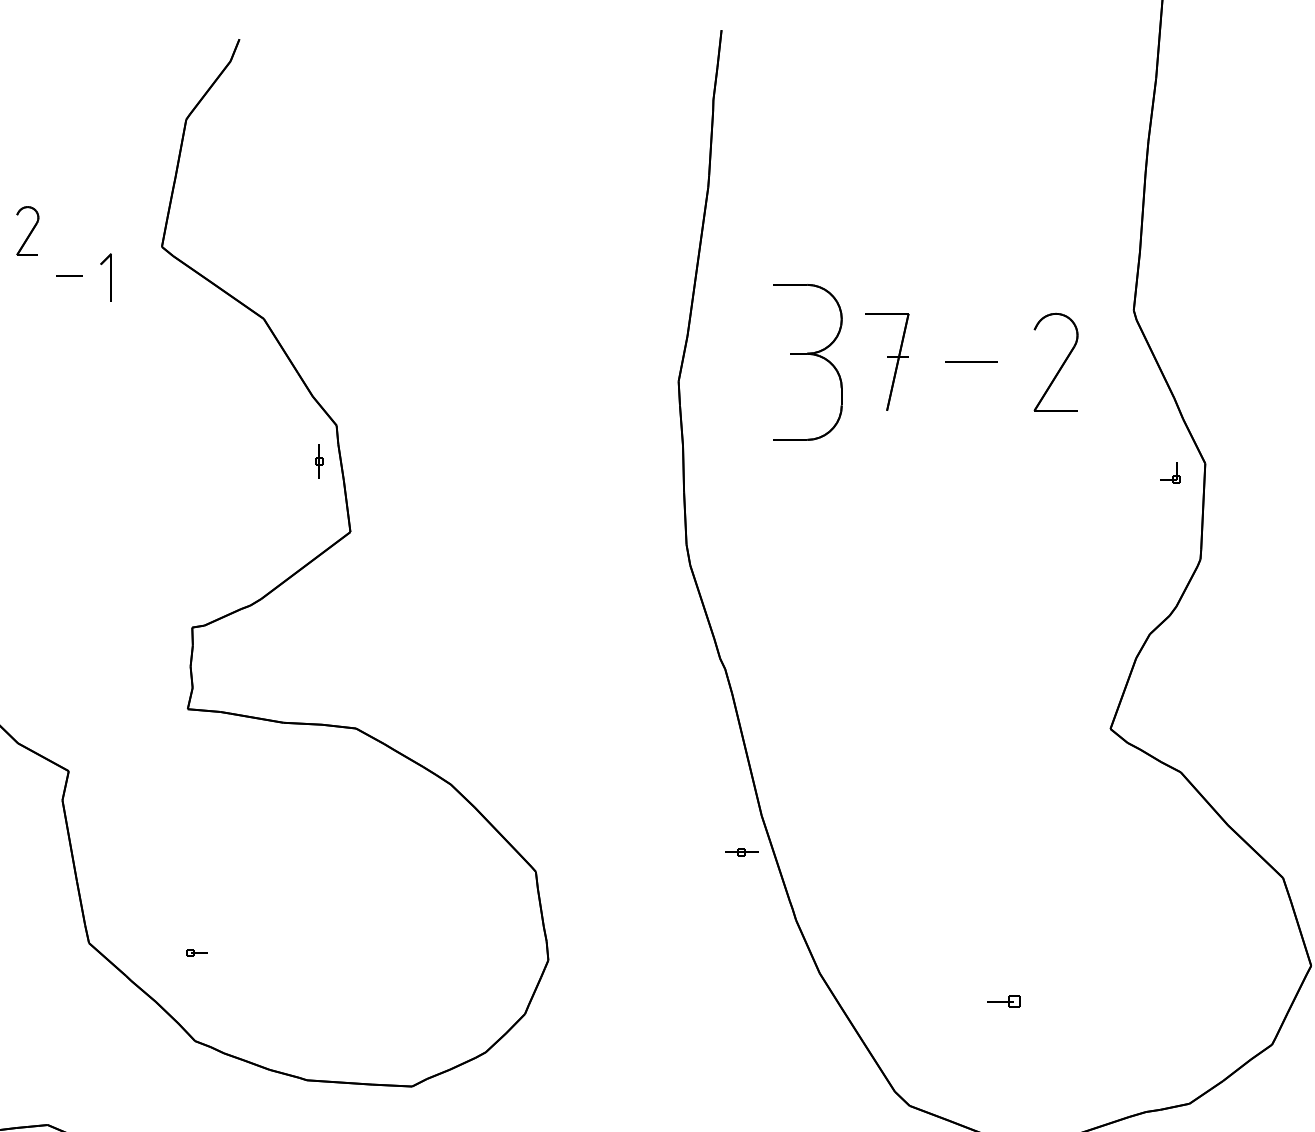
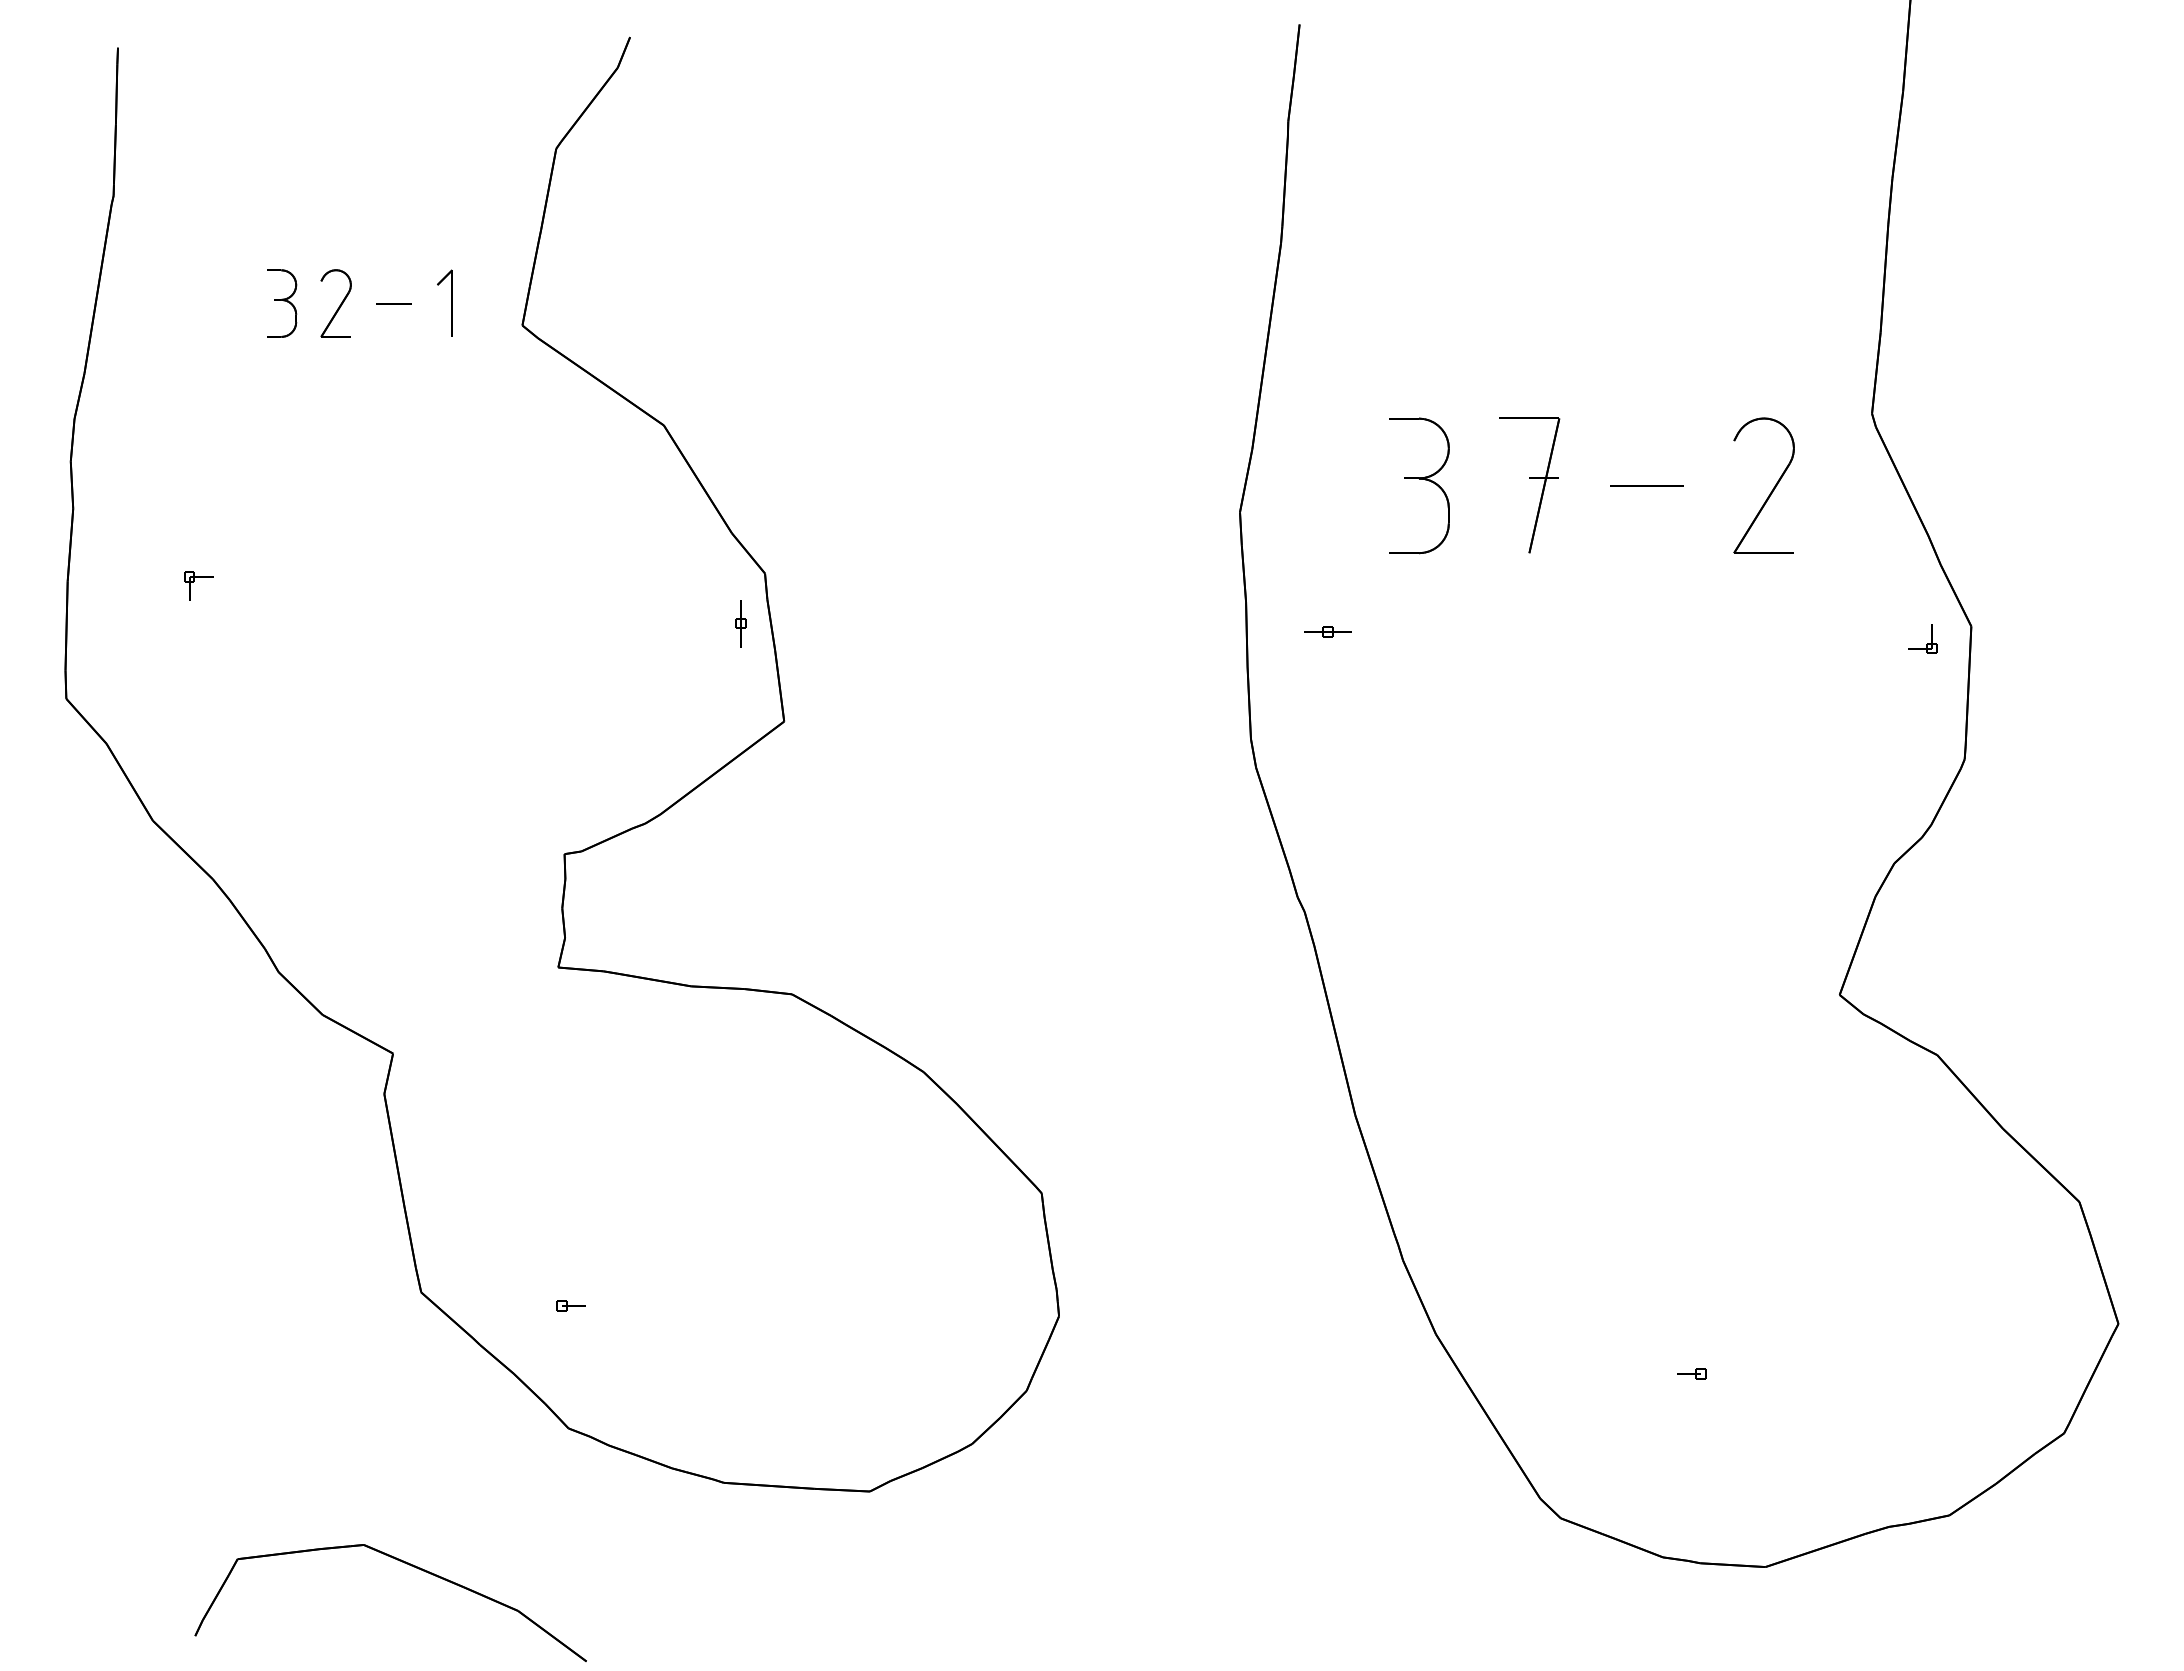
line: (69, 275) -> (393, 303), moved
part: (110, 277) -> (451, 302), moved
part: (807, 362) -> (1419, 485), size x0.62
part: (741, 851) -> (1327, 631), moved
part: (1003, 1001) -> (1691, 1373), size x0.62

